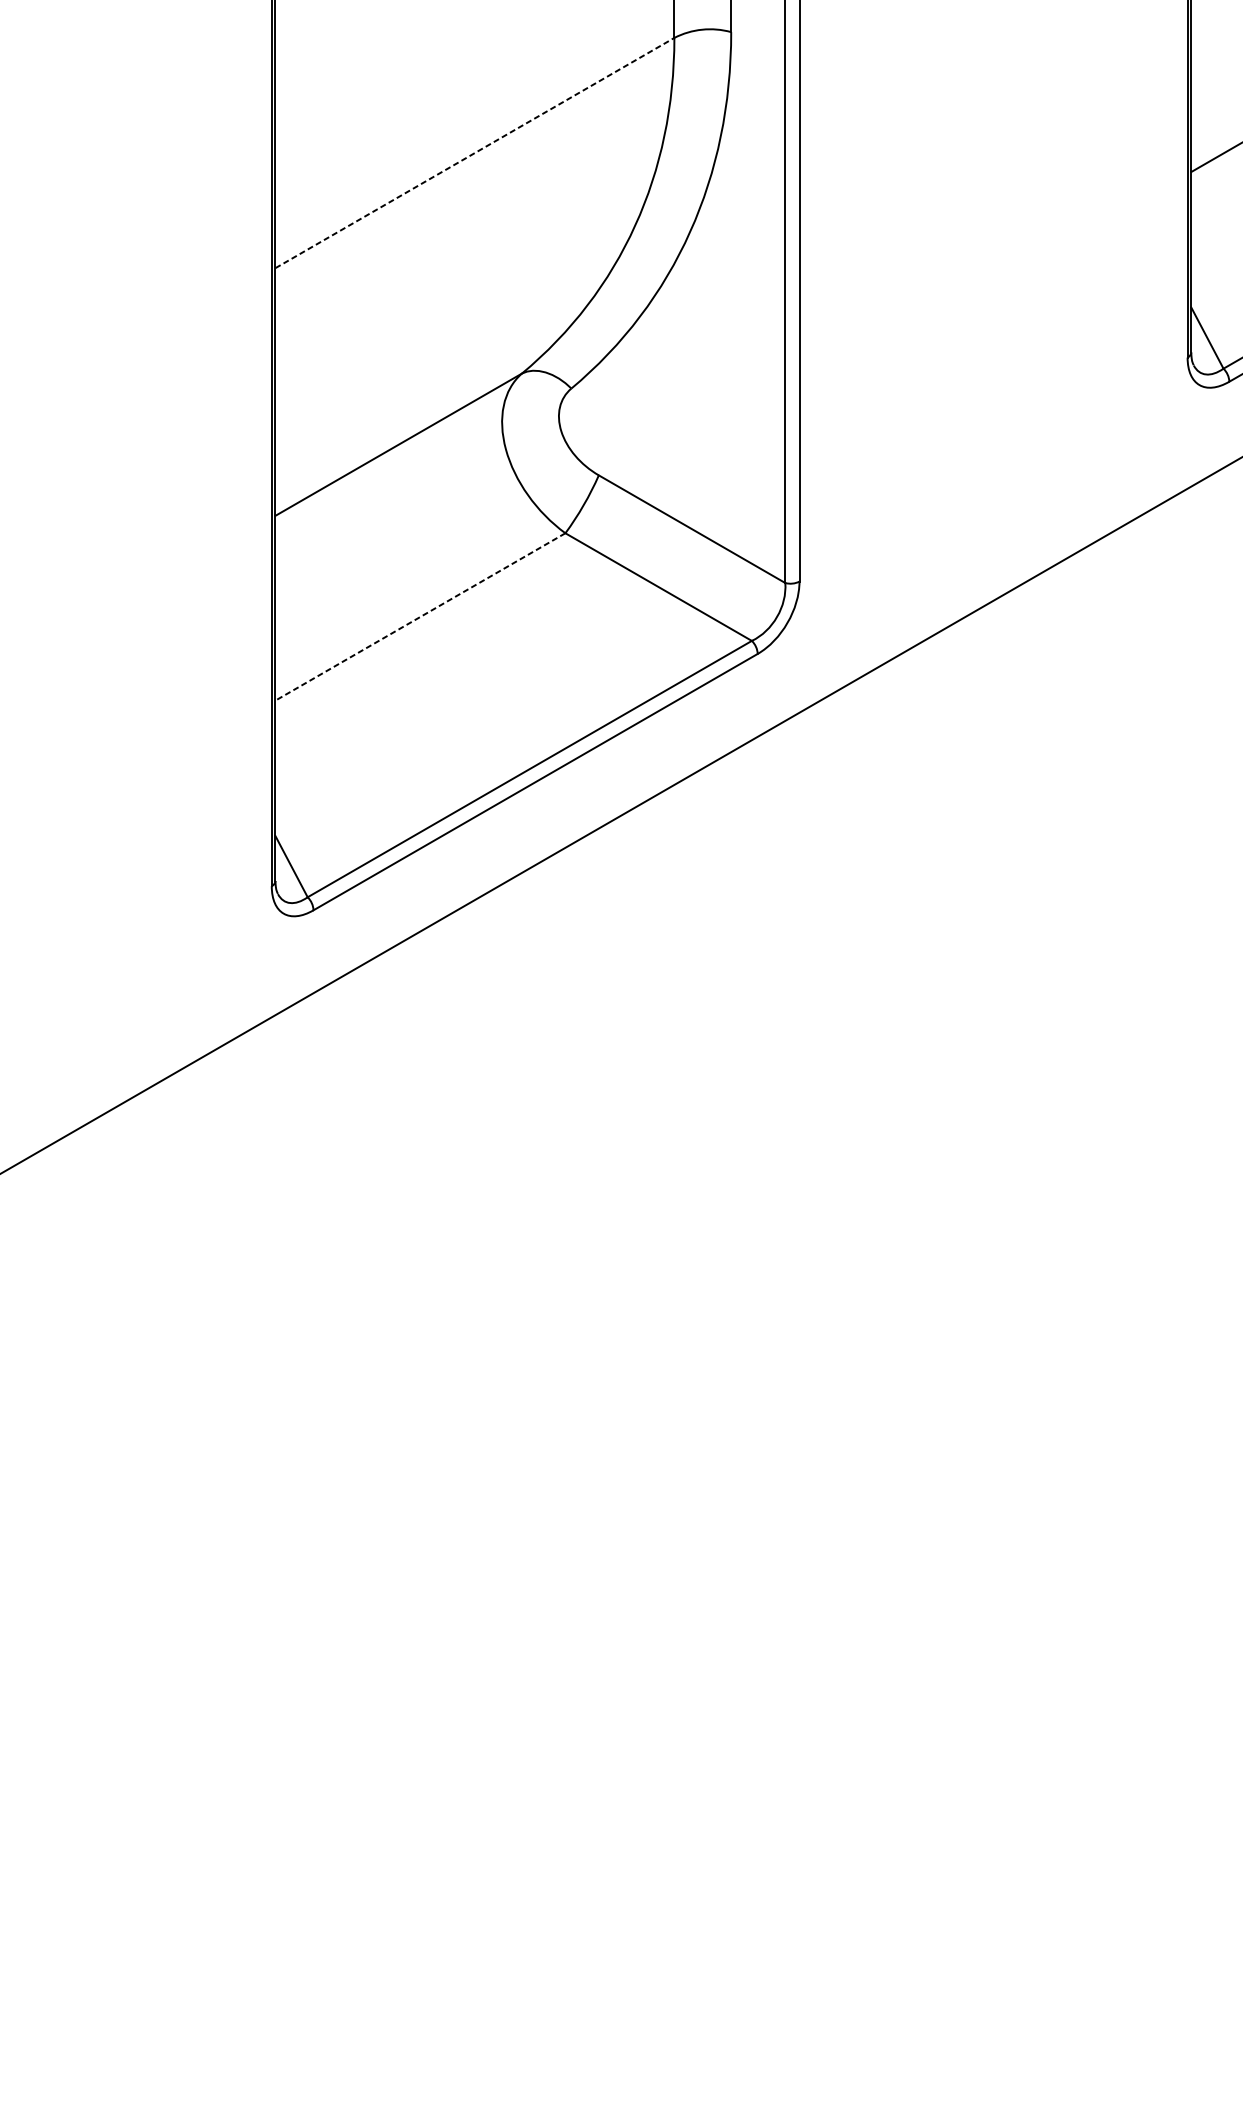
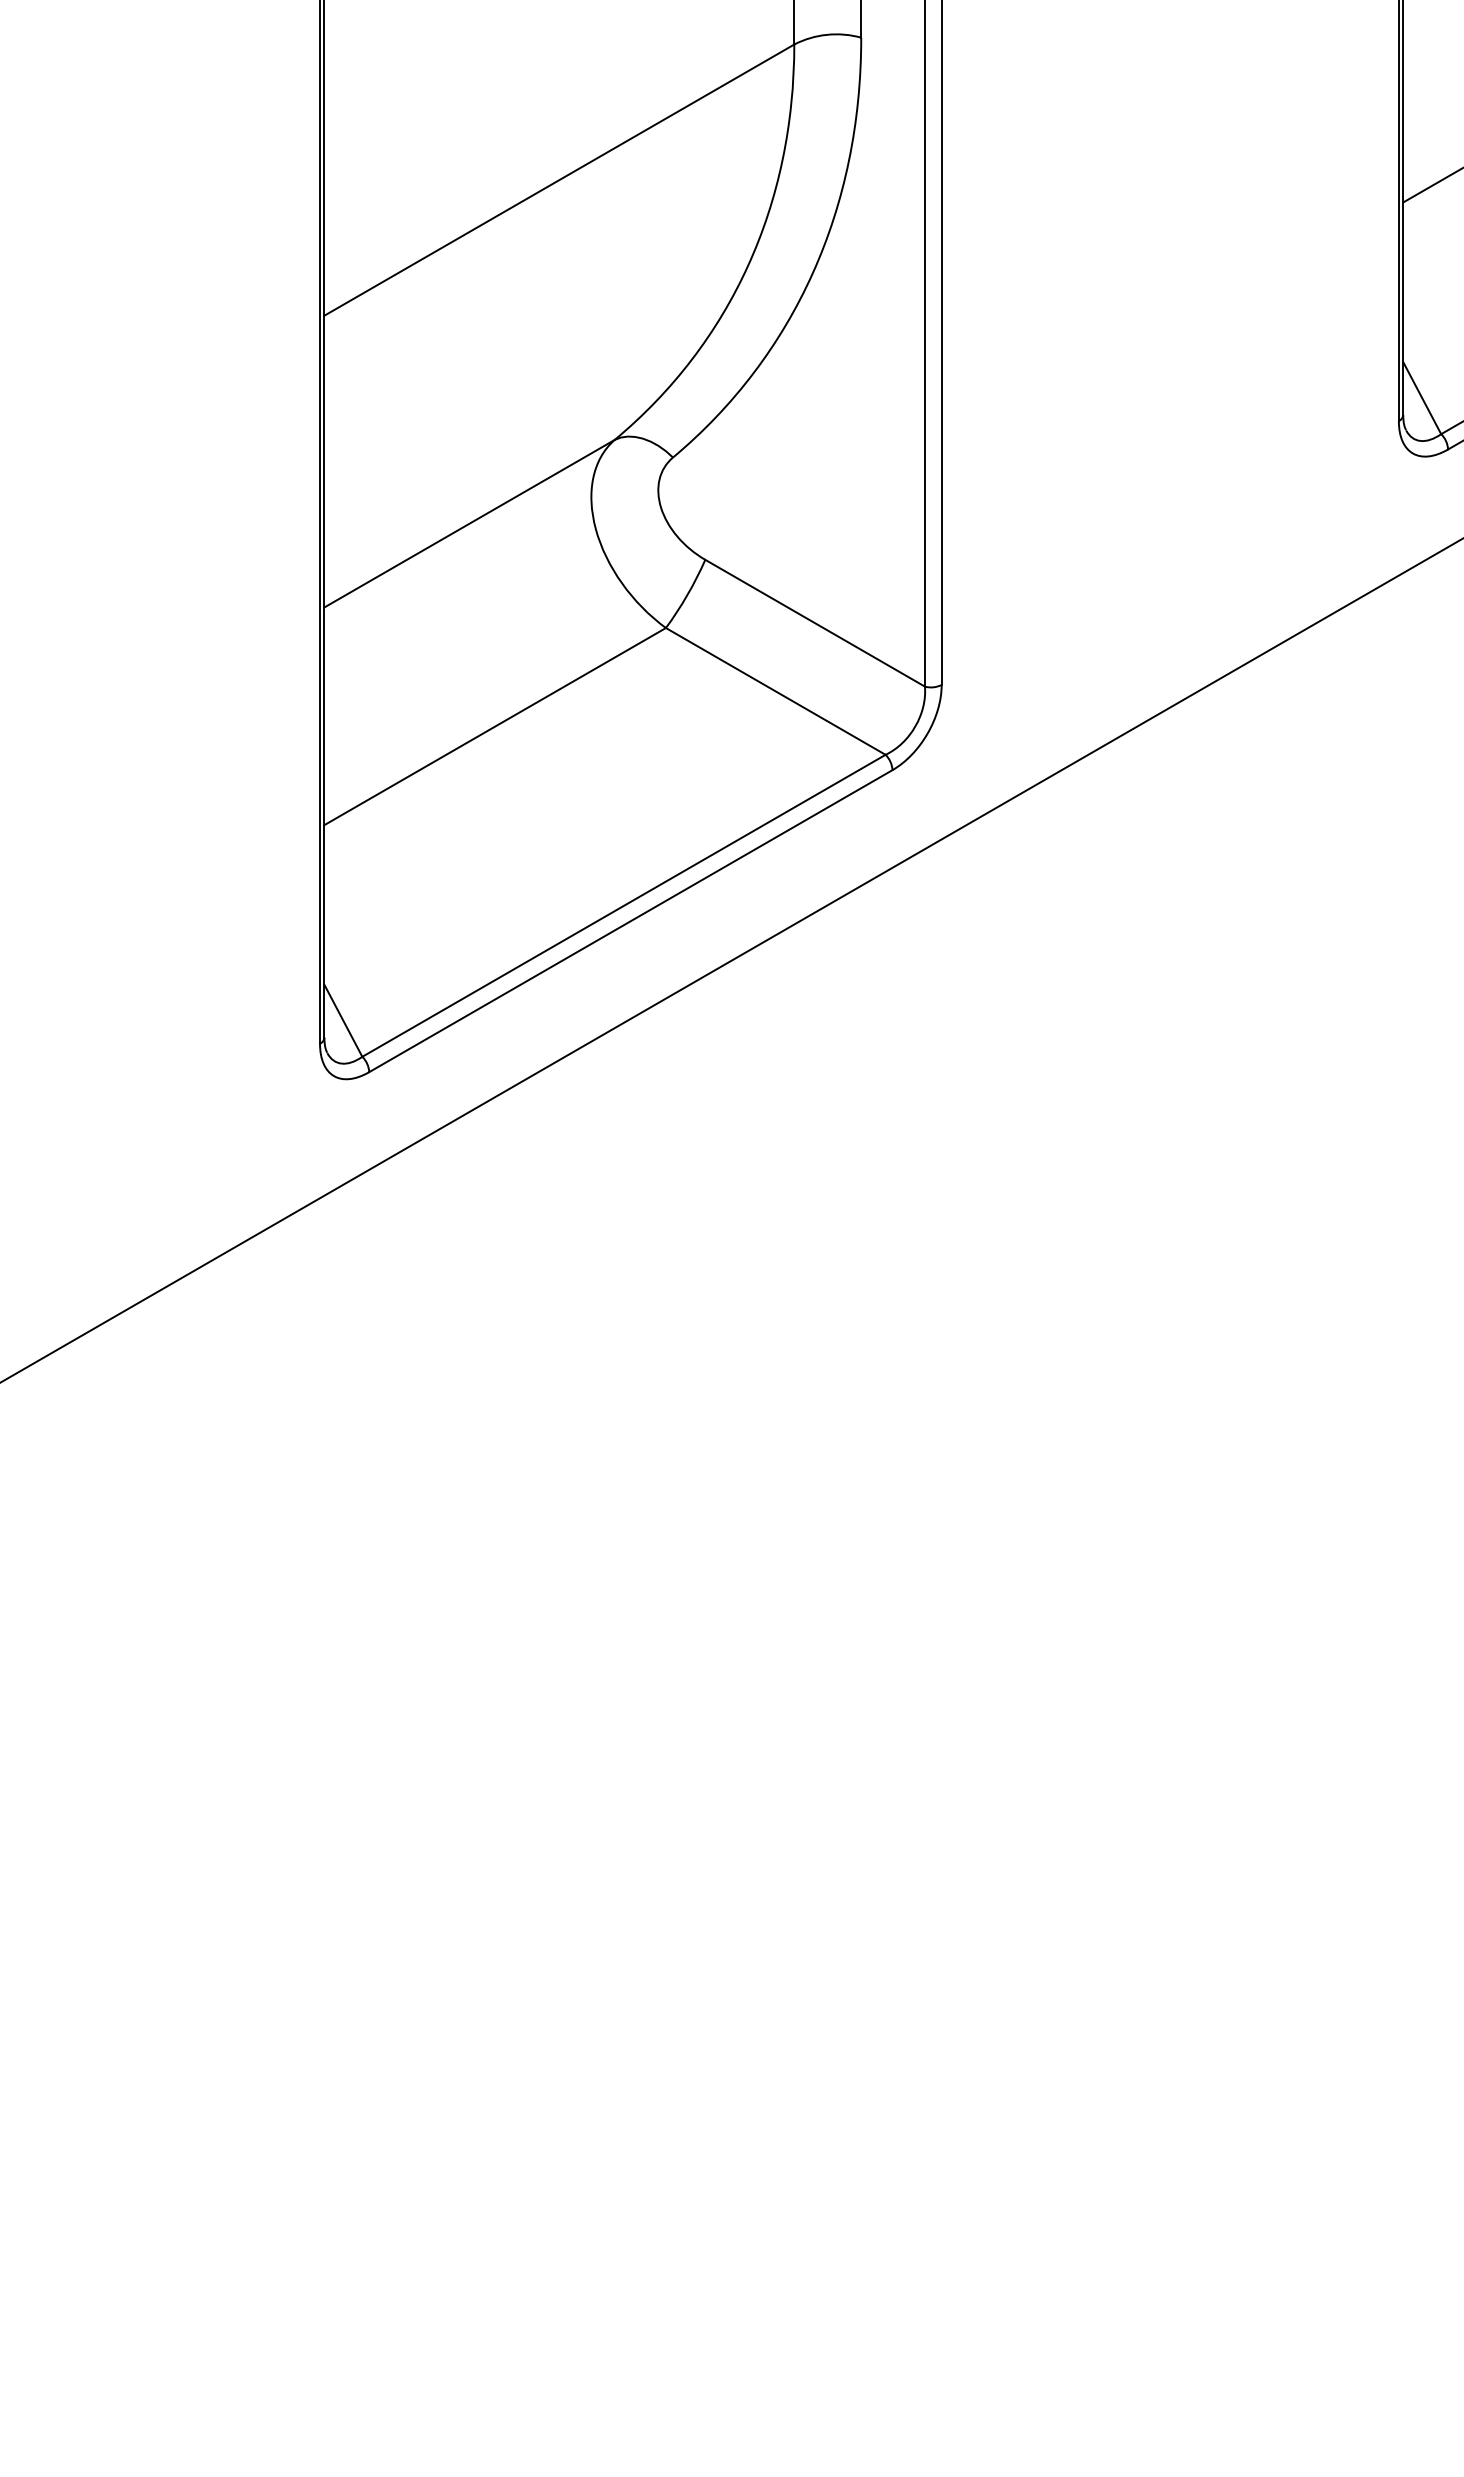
line: (475, 152) -> (559, 179), dashed -> solid
line: (419, 616) -> (494, 726), dashed -> solid

